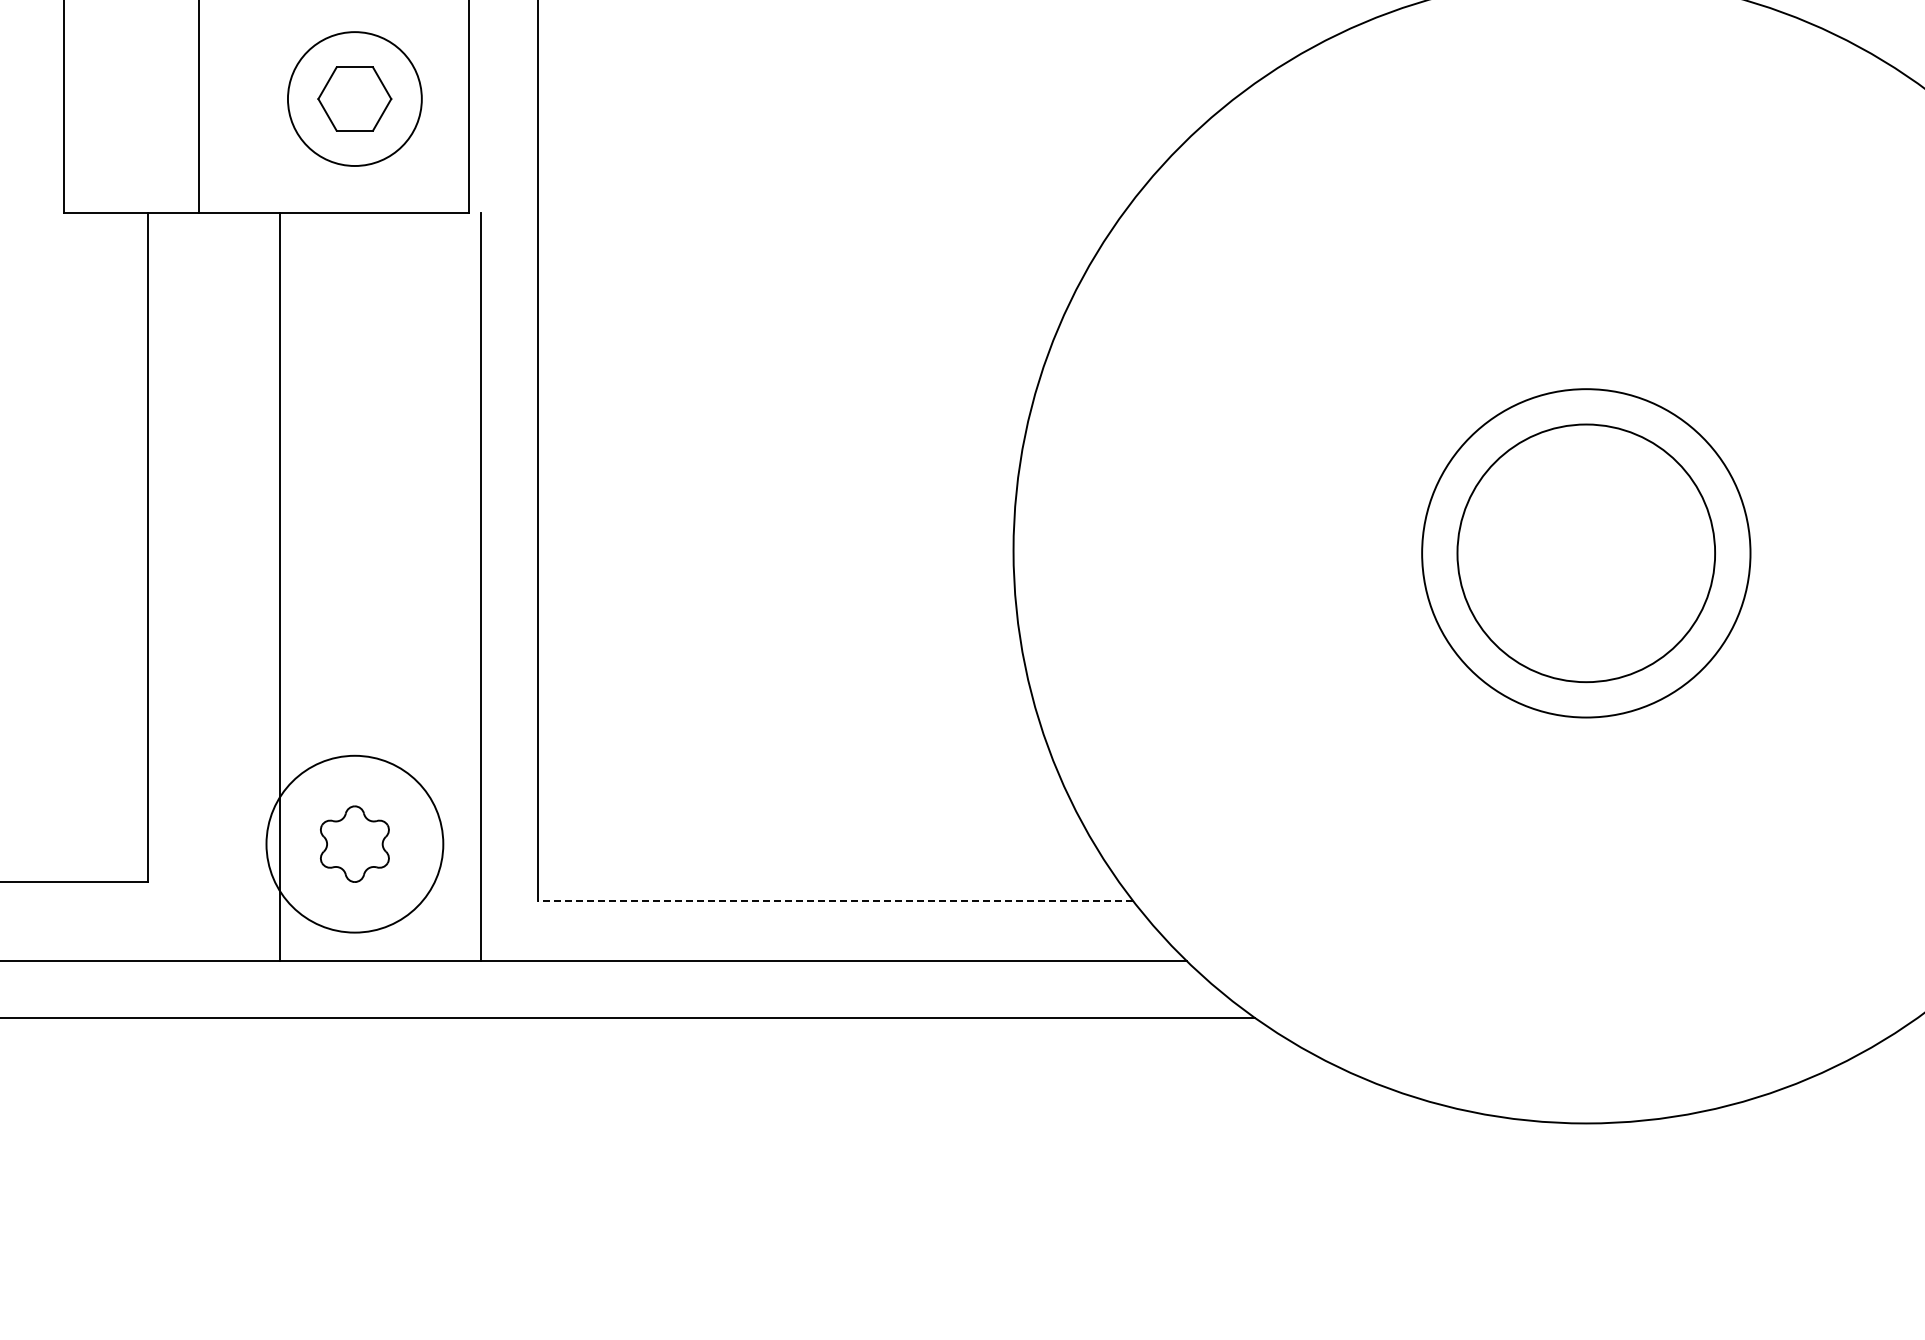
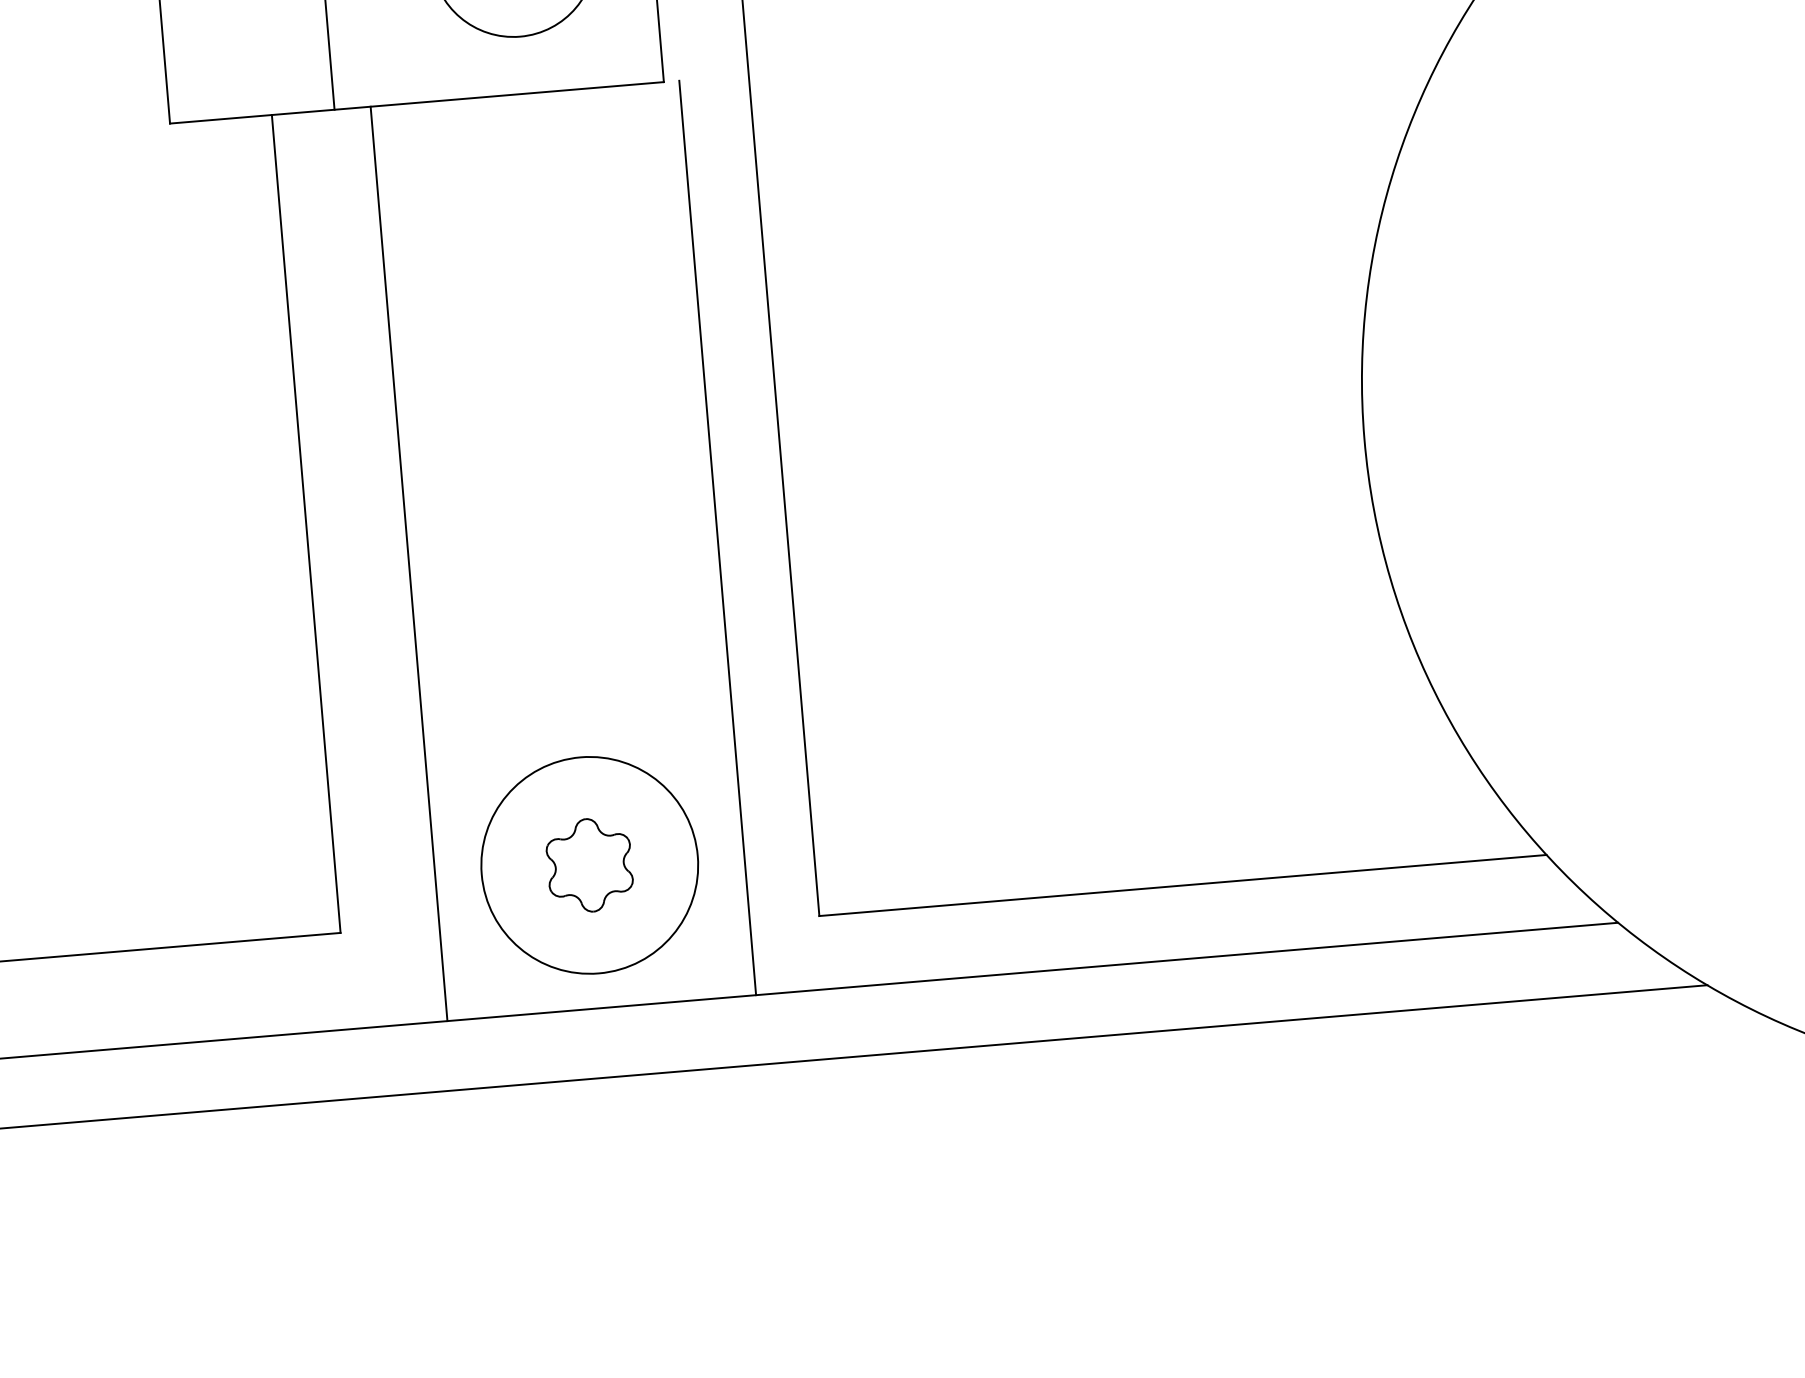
line: (279, 586) -> (408, 563), moved
line: (835, 901) -> (1182, 886), dashed -> solid

